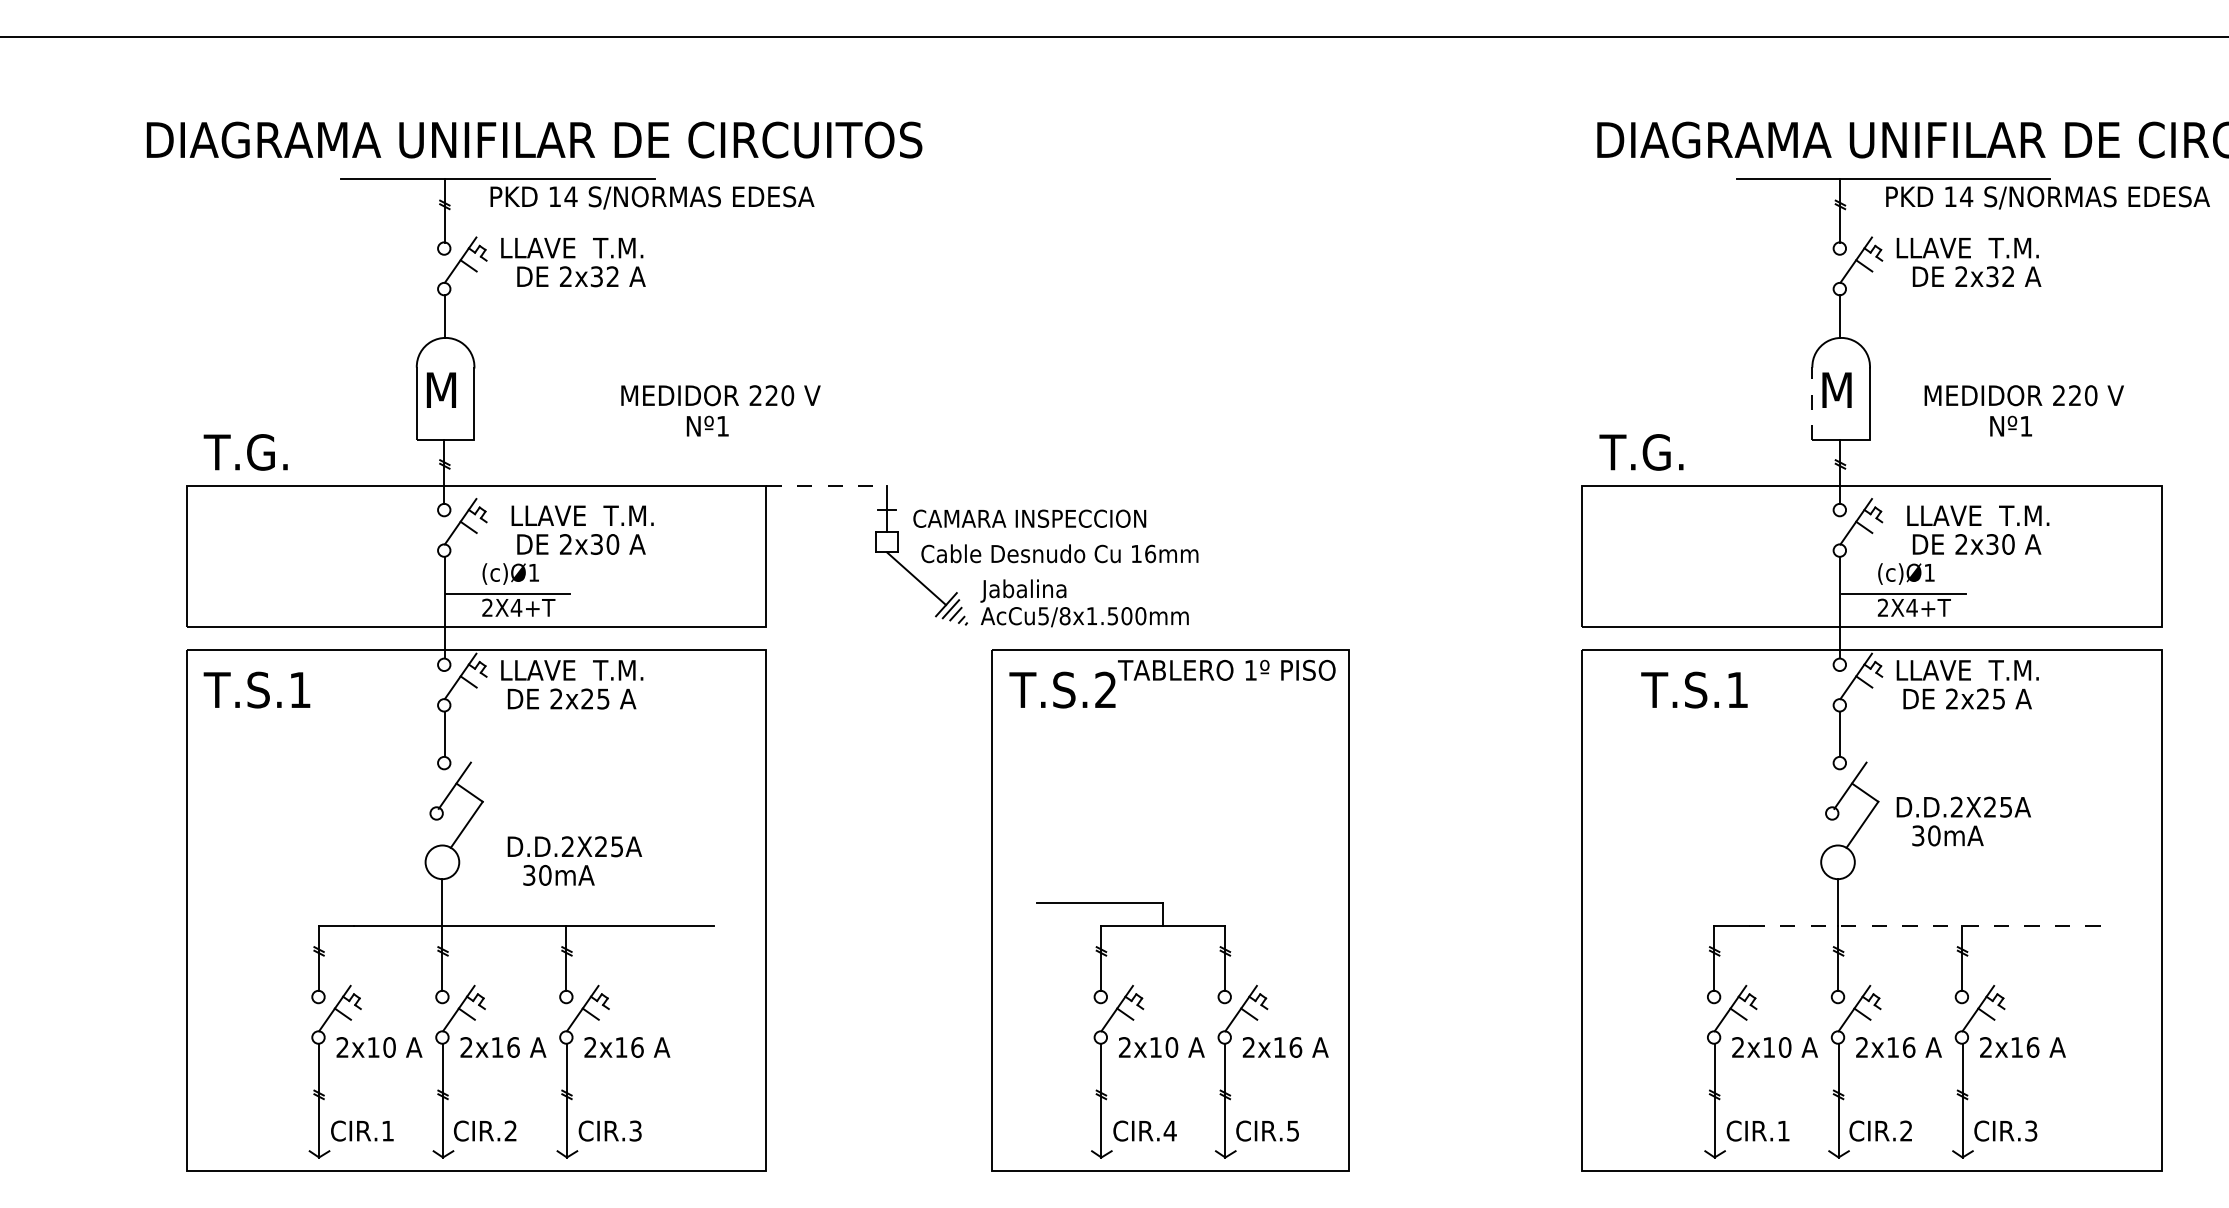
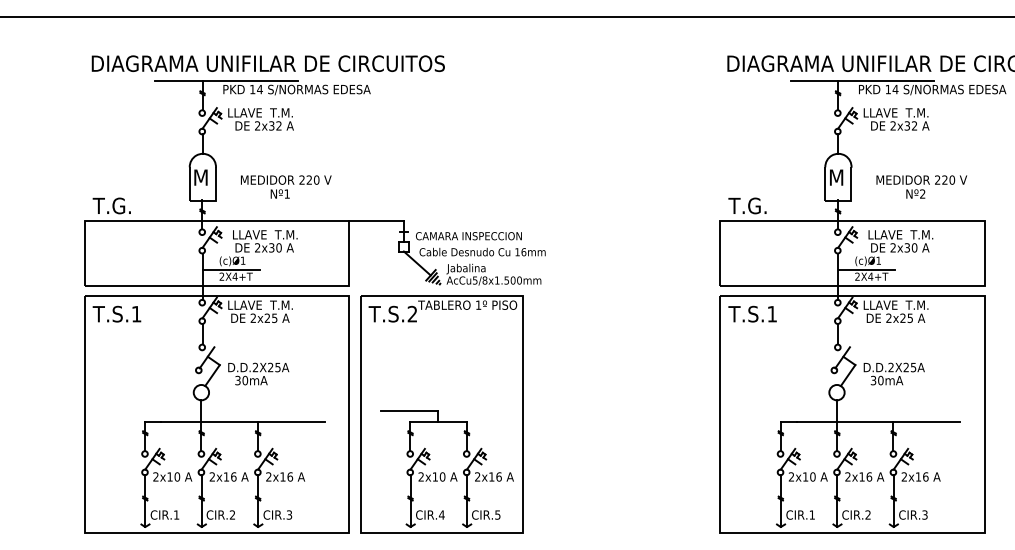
text: (532, 139) -> (267, 63), moved
line: (1812, 403) -> (825, 183), dashed -> solid
text: (721, 409) -> (286, 186), moved
text: (2025, 425) -> (922, 193), Nº1 -> Nº2
line: (826, 486) -> (376, 221), dashed -> solid
text: (1694, 688) -> (752, 313), moved
text: (574, 859) -> (258, 373), moved
part: (1169, 910) -> (441, 414), moved
line: (1929, 925) -> (878, 421), dashed -> solid

